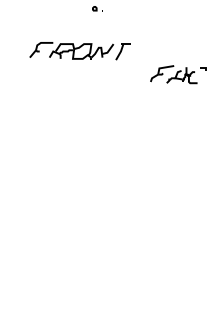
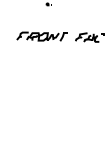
part: (78, 50) -> (41, 36), moved

